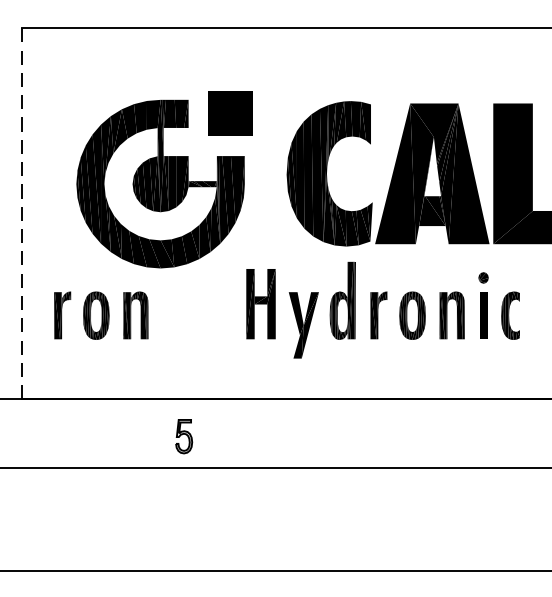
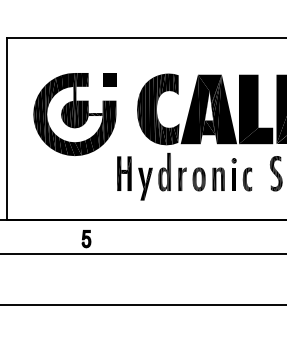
part: (230, 113) -> (109, 79), size x0.62
line: (21, 214) -> (6, 129), dashed -> solid
part: (101, 315) -> (45, 179), removed

